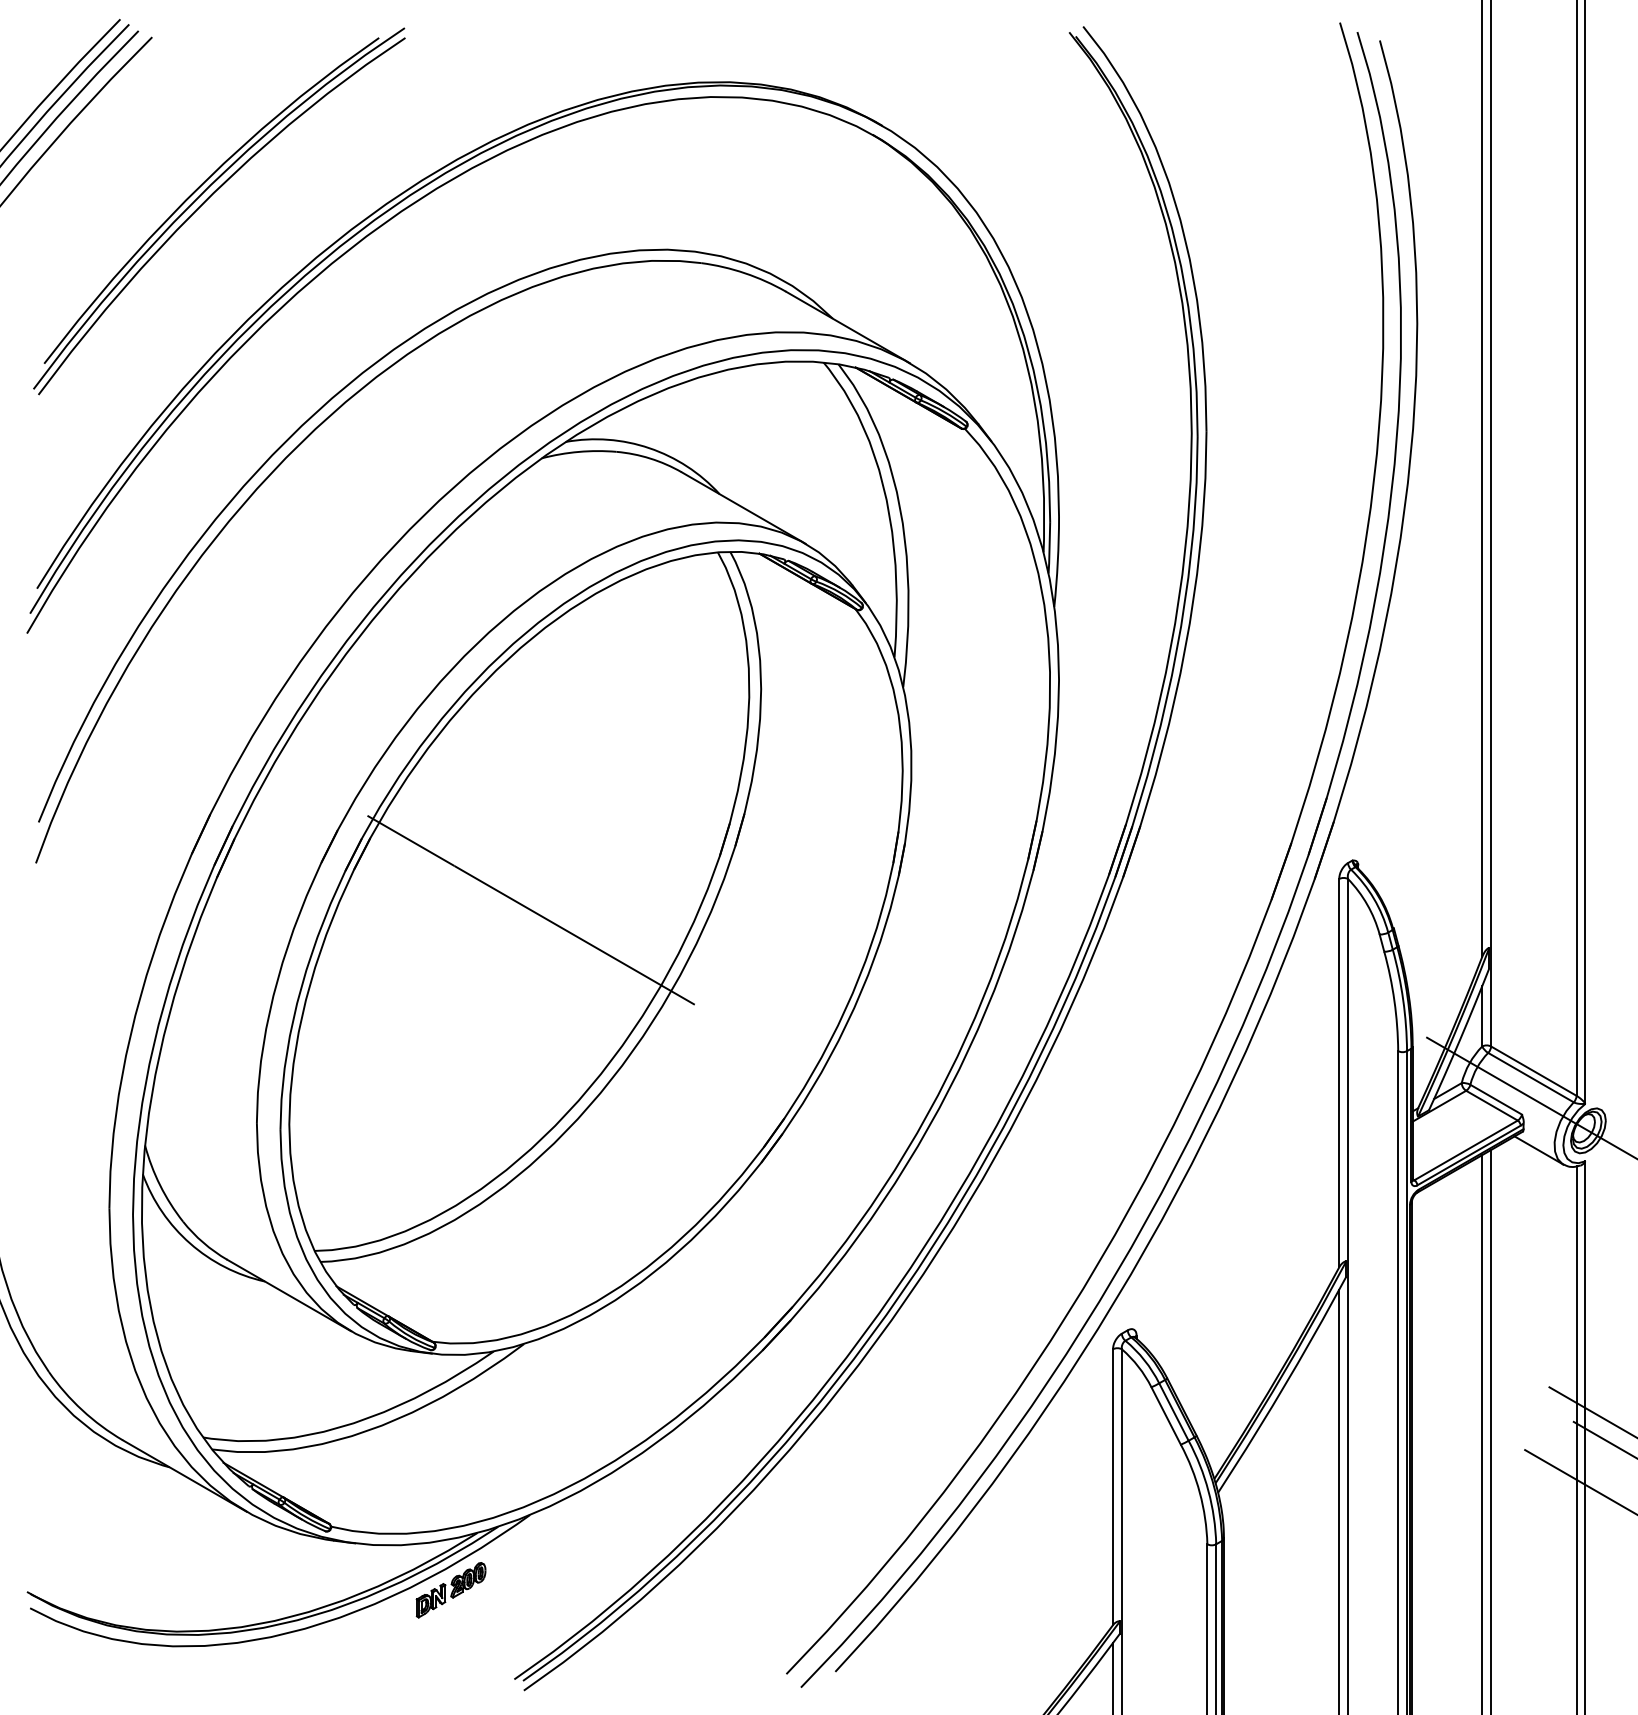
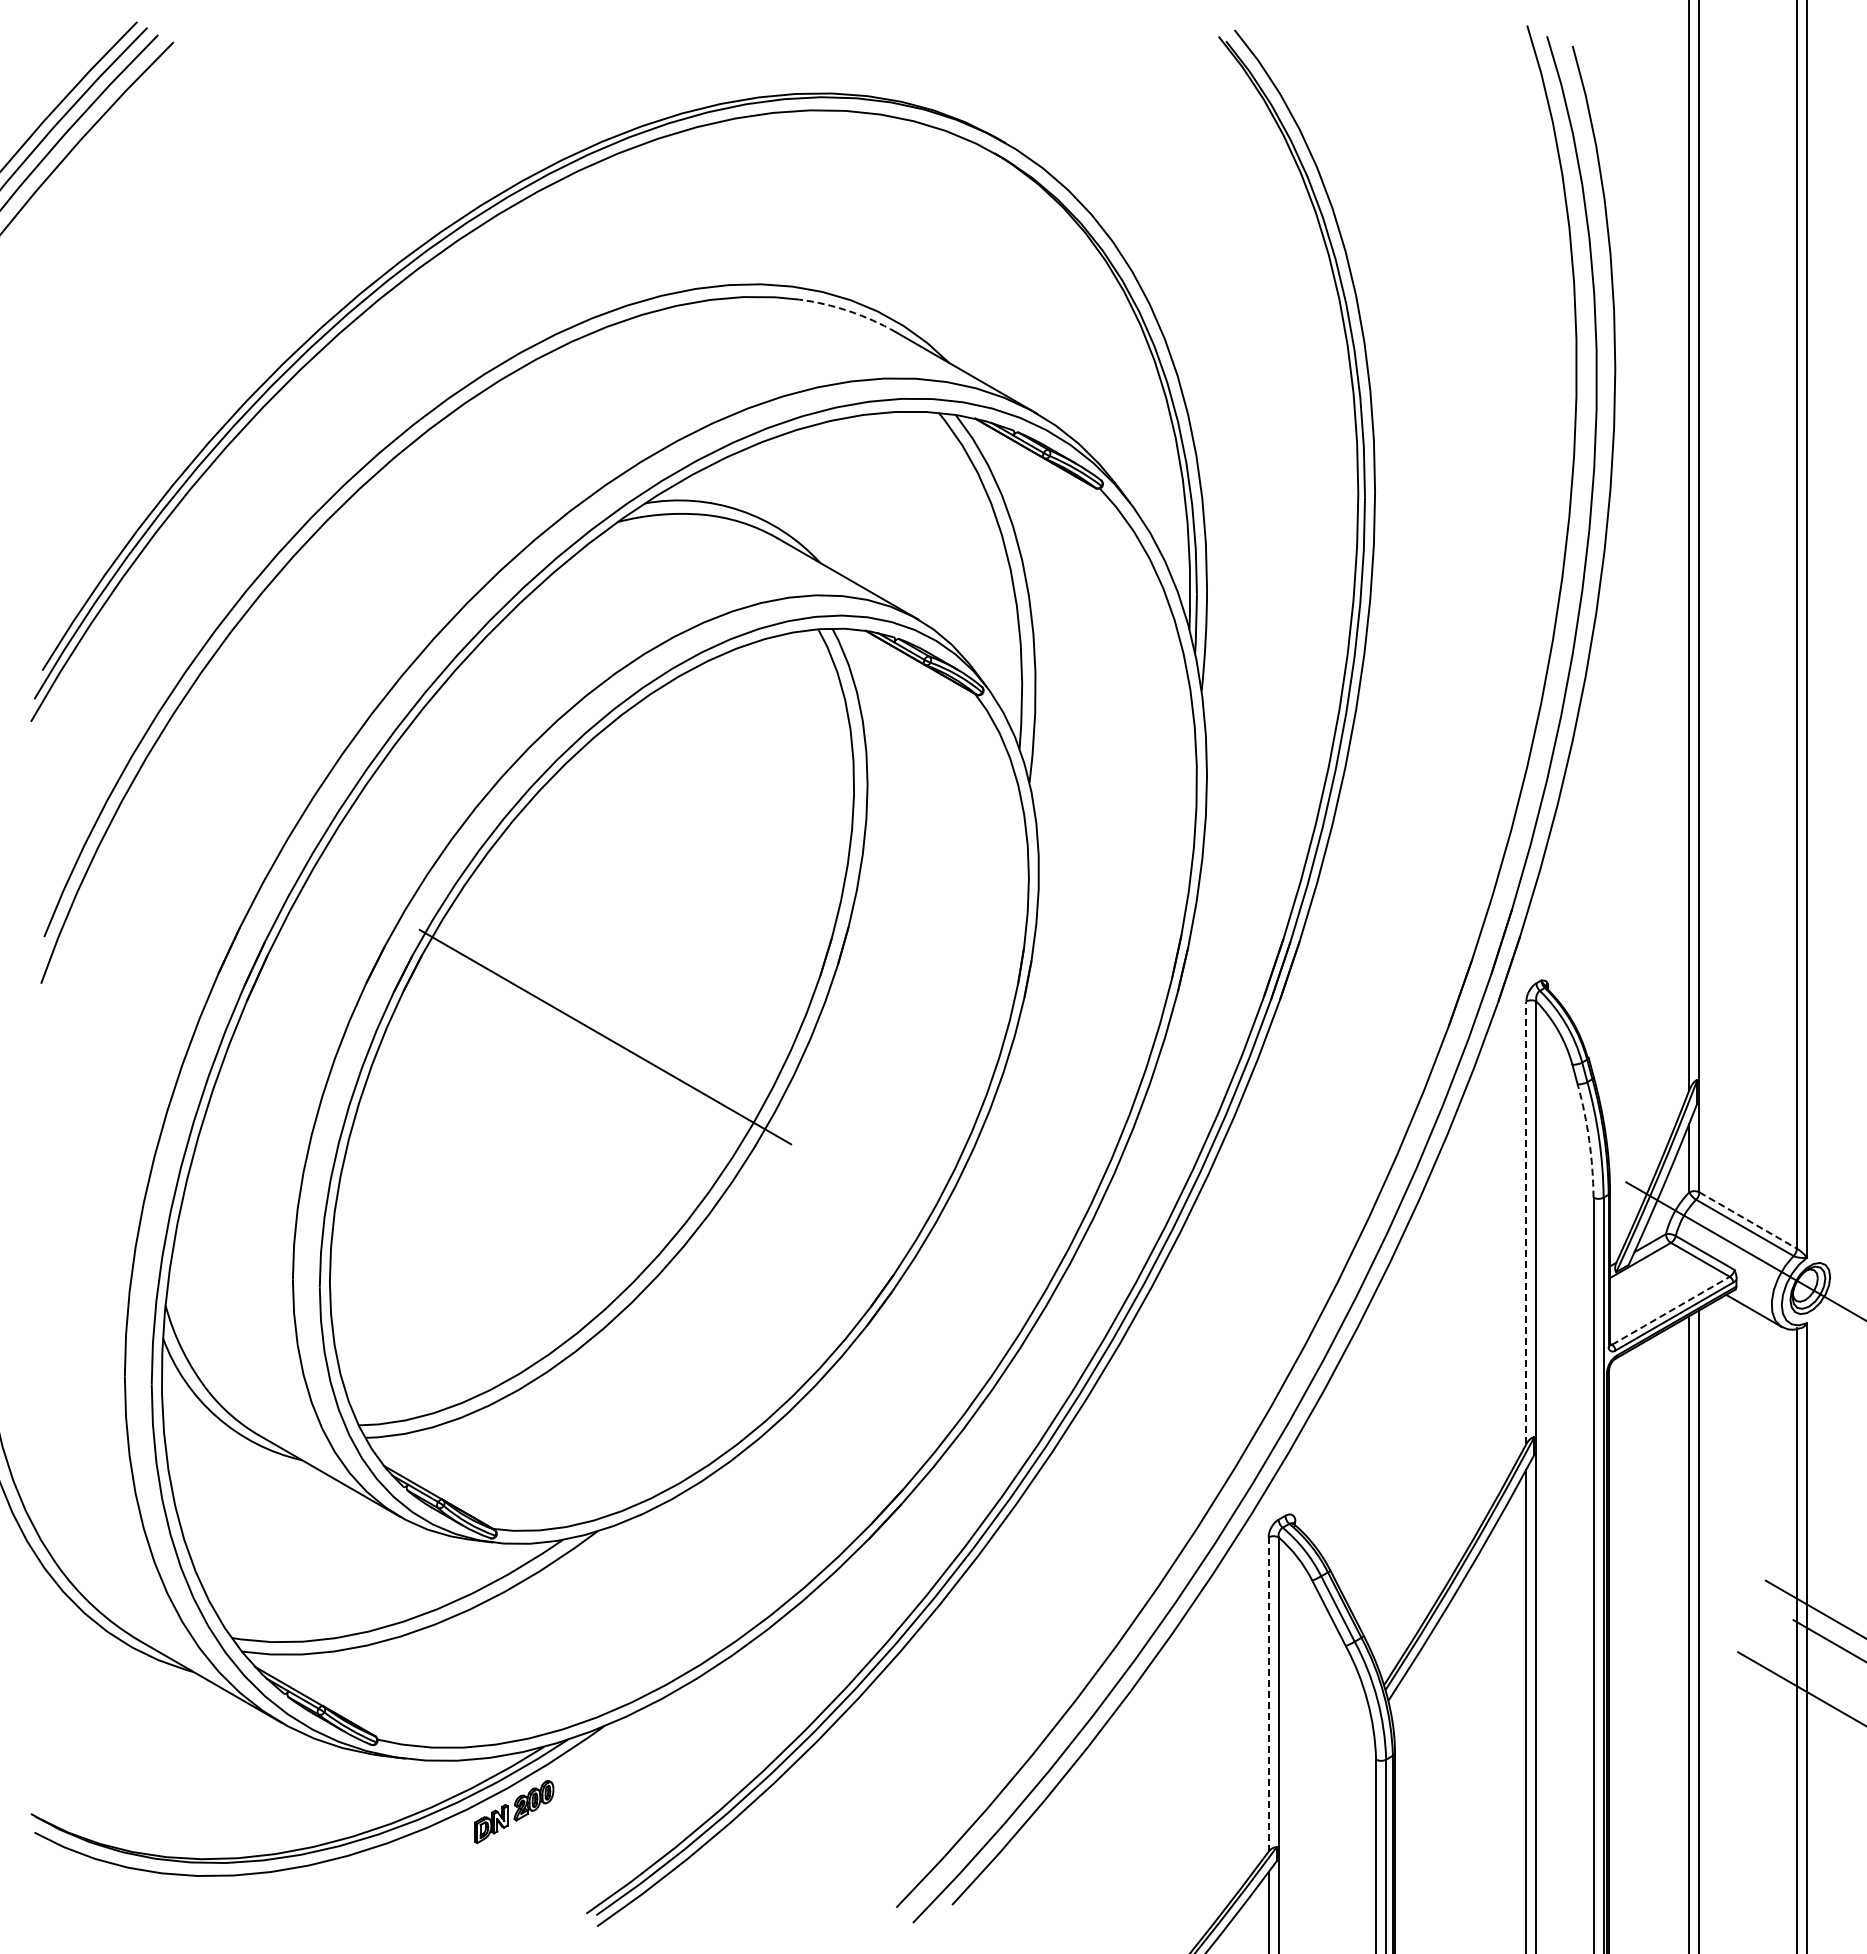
part: (208, 199) -> (237, 227), removed
arc: (745, 273) -> (849, 311), solid -> dashed
arc: (1394, 1000) -> (1589, 1140), solid -> dashed
line: (1534, 1071) -> (1748, 1220), solid -> dashed
line: (1339, 1072) -> (1526, 1222), solid -> dashed
line: (1466, 1150) -> (1671, 1310), solid -> dashed
line: (1112, 1487) -> (1268, 1694), solid -> dashed

